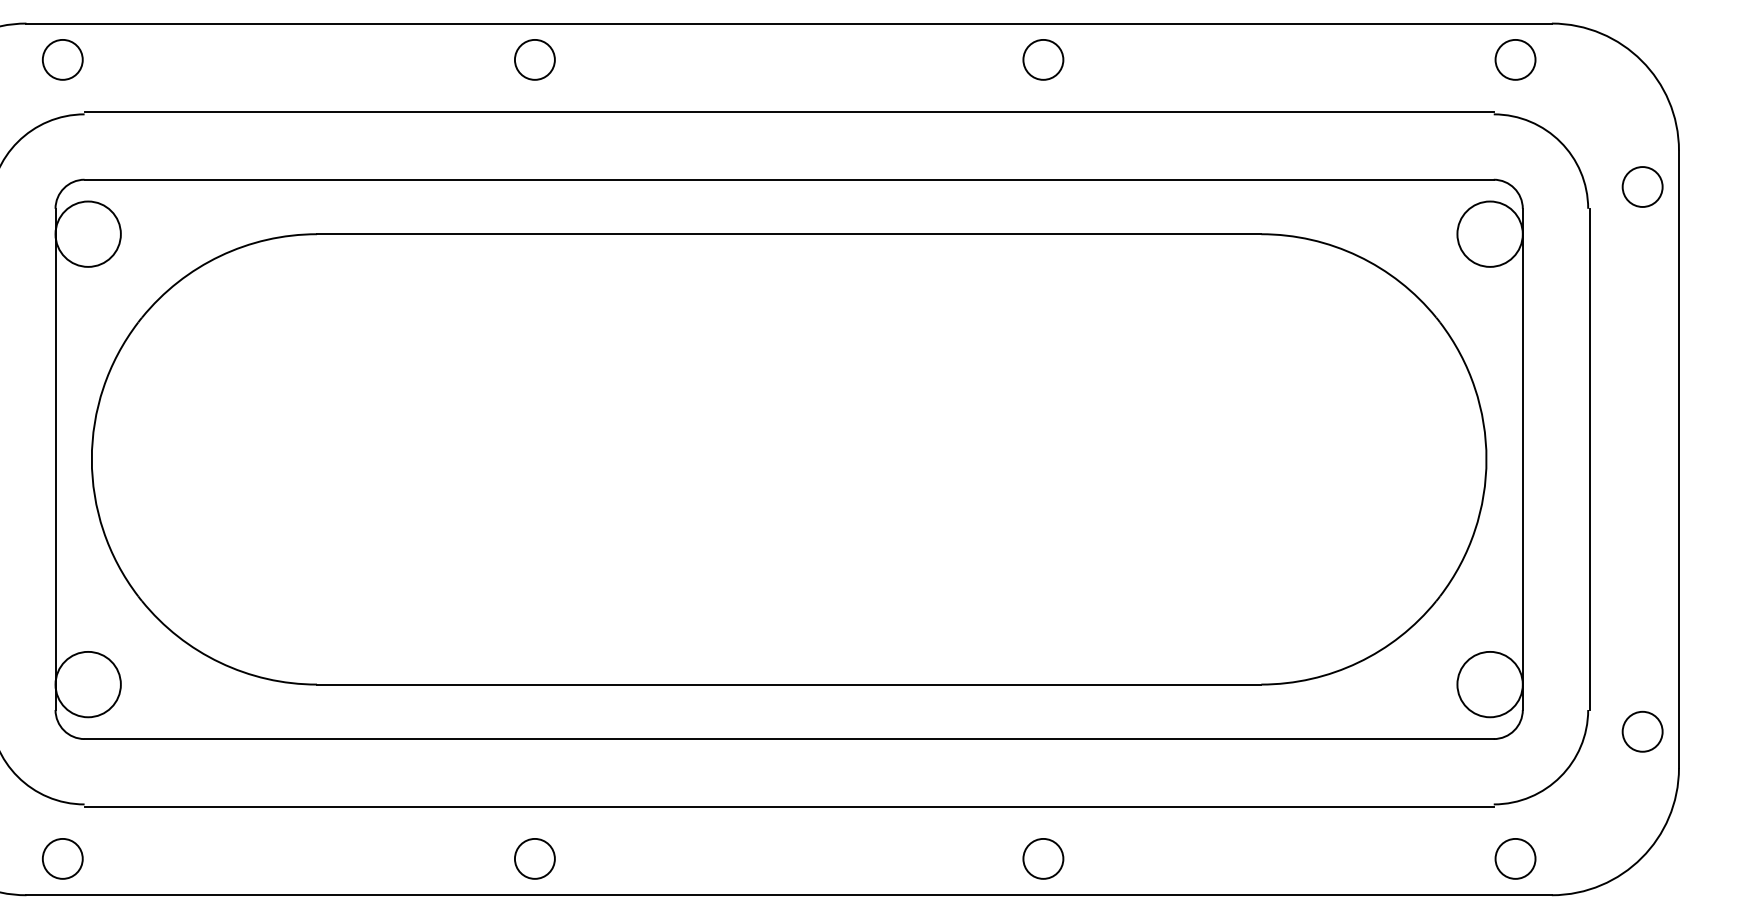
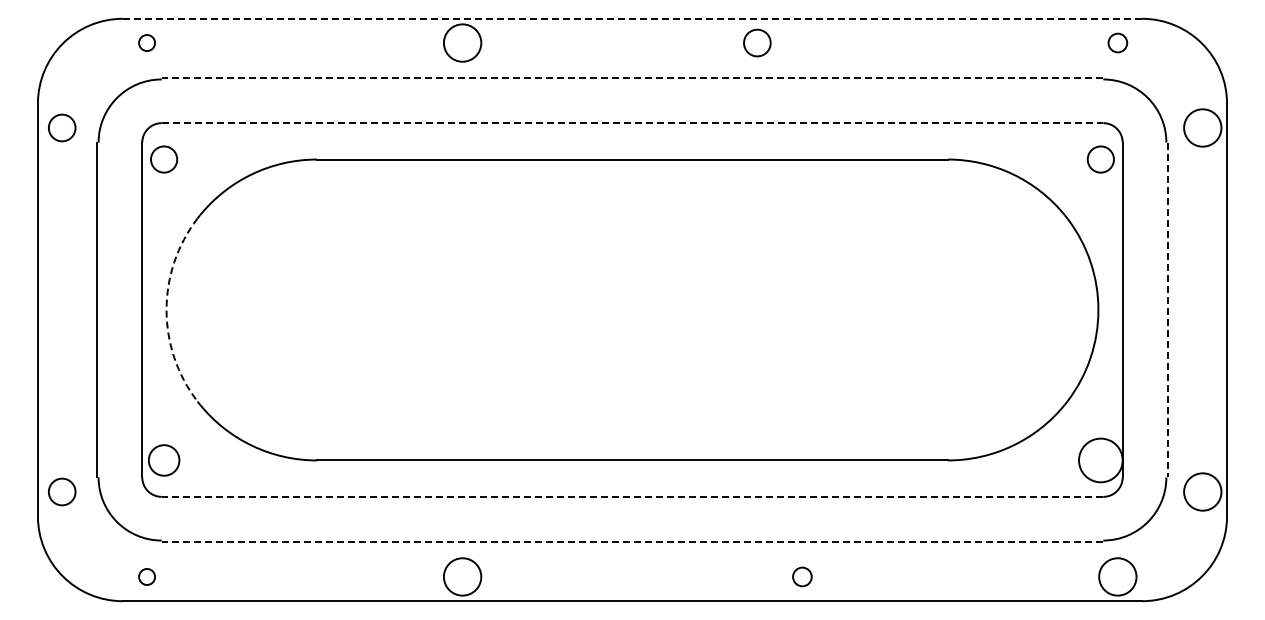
line: (789, 23) -> (632, 18), solid -> dashed
circle: (61, 59) -> (146, 42), size x0.6
circle: (534, 59) -> (462, 42), size x1.4
circle: (1043, 59) -> (757, 42), moved
circle: (1515, 59) -> (1117, 42), size x0.7
line: (789, 111) -> (632, 77), solid -> dashed
line: (789, 180) -> (632, 123), solid -> dashed
circle: (1642, 186) -> (1202, 127), size x1.4
circle: (87, 234) -> (163, 159), size x0.6
circle: (1489, 234) -> (1100, 159), size x0.6
arc: (91, 460) -> (166, 310), solid -> dashed
line: (1589, 460) -> (1167, 310), solid -> dashed
circle: (87, 684) -> (163, 460), size x0.7
circle: (1642, 731) -> (1202, 491), size x1.4
line: (789, 738) -> (632, 496), solid -> dashed
line: (789, 807) -> (632, 542), solid -> dashed
circle: (61, 858) -> (146, 576), size x0.6
circle: (534, 858) -> (462, 576), size x1.4
circle: (1043, 858) -> (802, 576), size x0.7
circle: (1515, 858) -> (1117, 576), size x1.4

